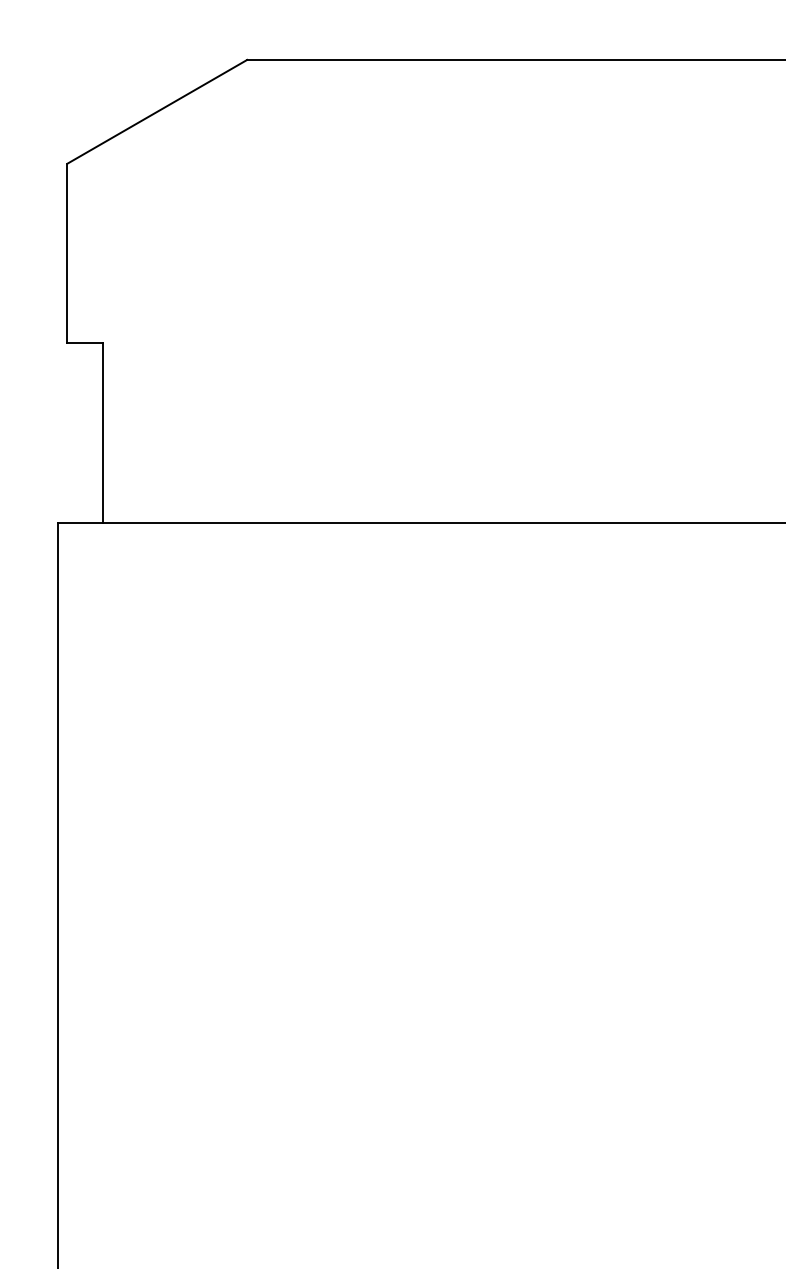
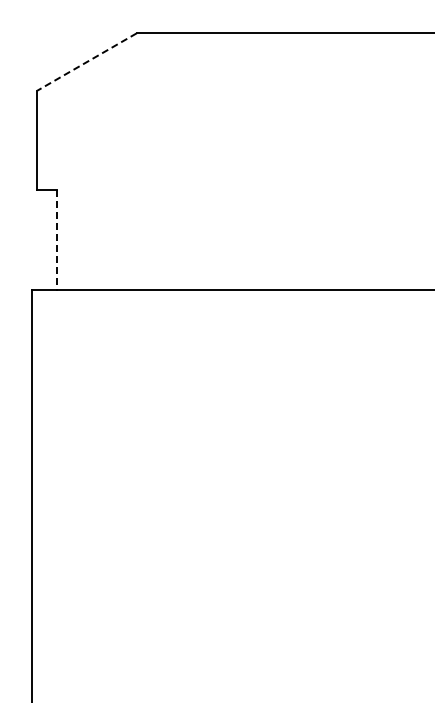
line: (156, 112) -> (86, 62), solid -> dashed
line: (104, 434) -> (57, 240), solid -> dashed

